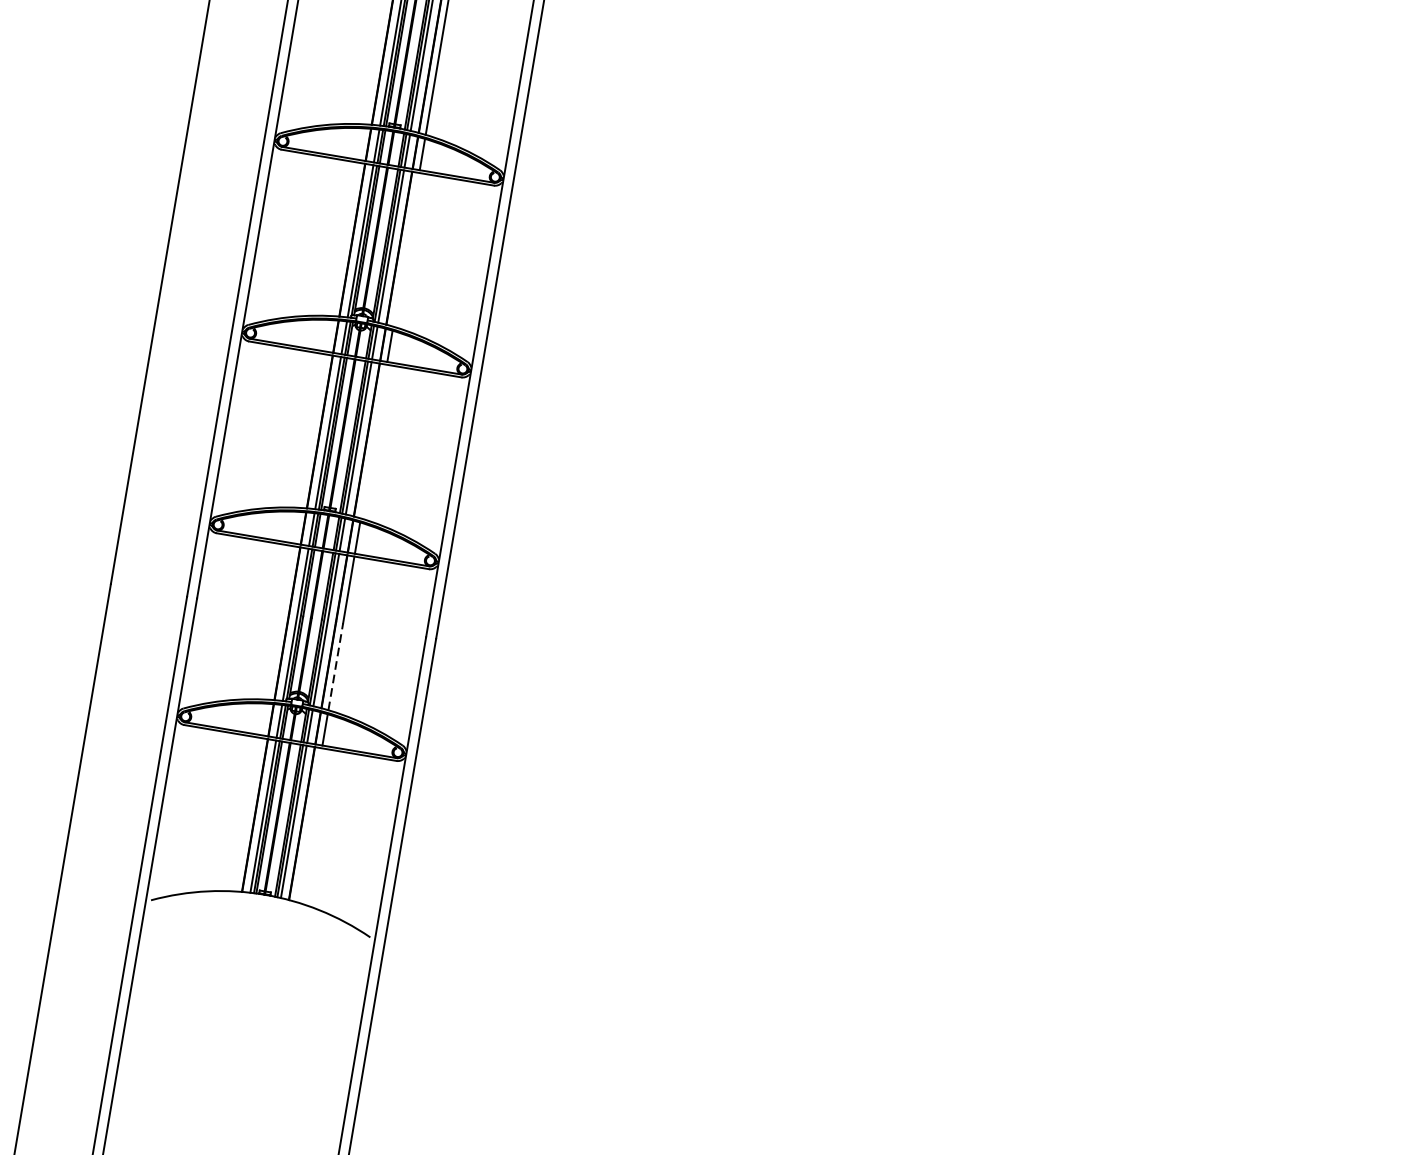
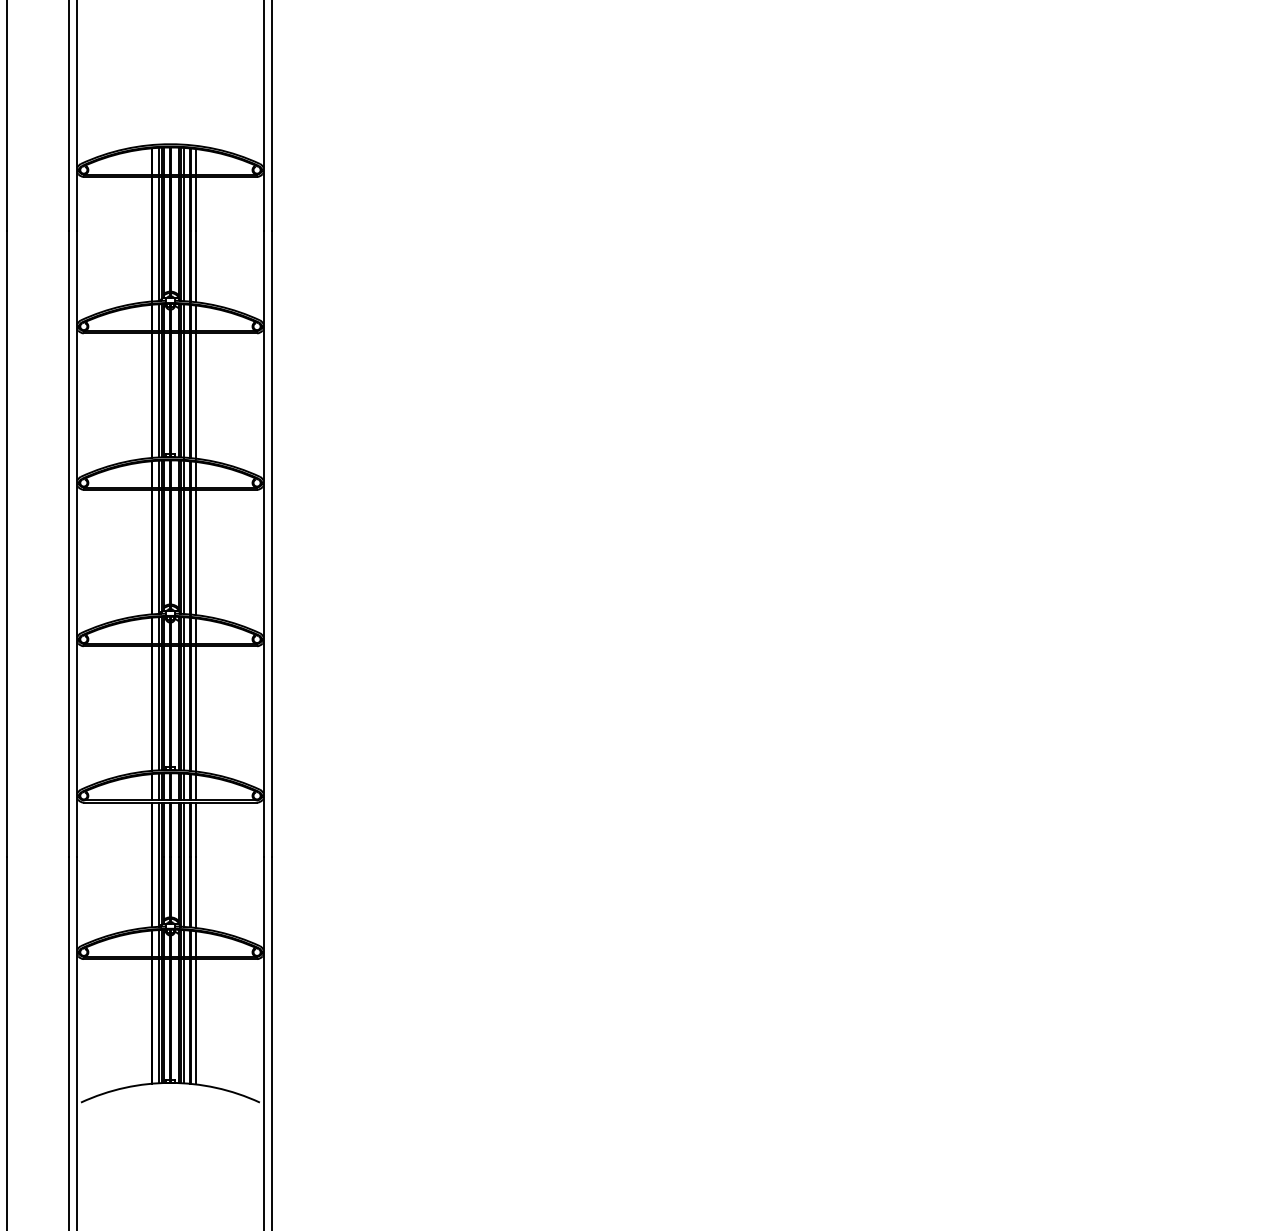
line: (406, 249) -> (196, 552), added
line: (374, 441) -> (196, 708), added
line: (336, 666) -> (196, 892), dashed -> solid
line: (309, 824) -> (196, 1021), added

